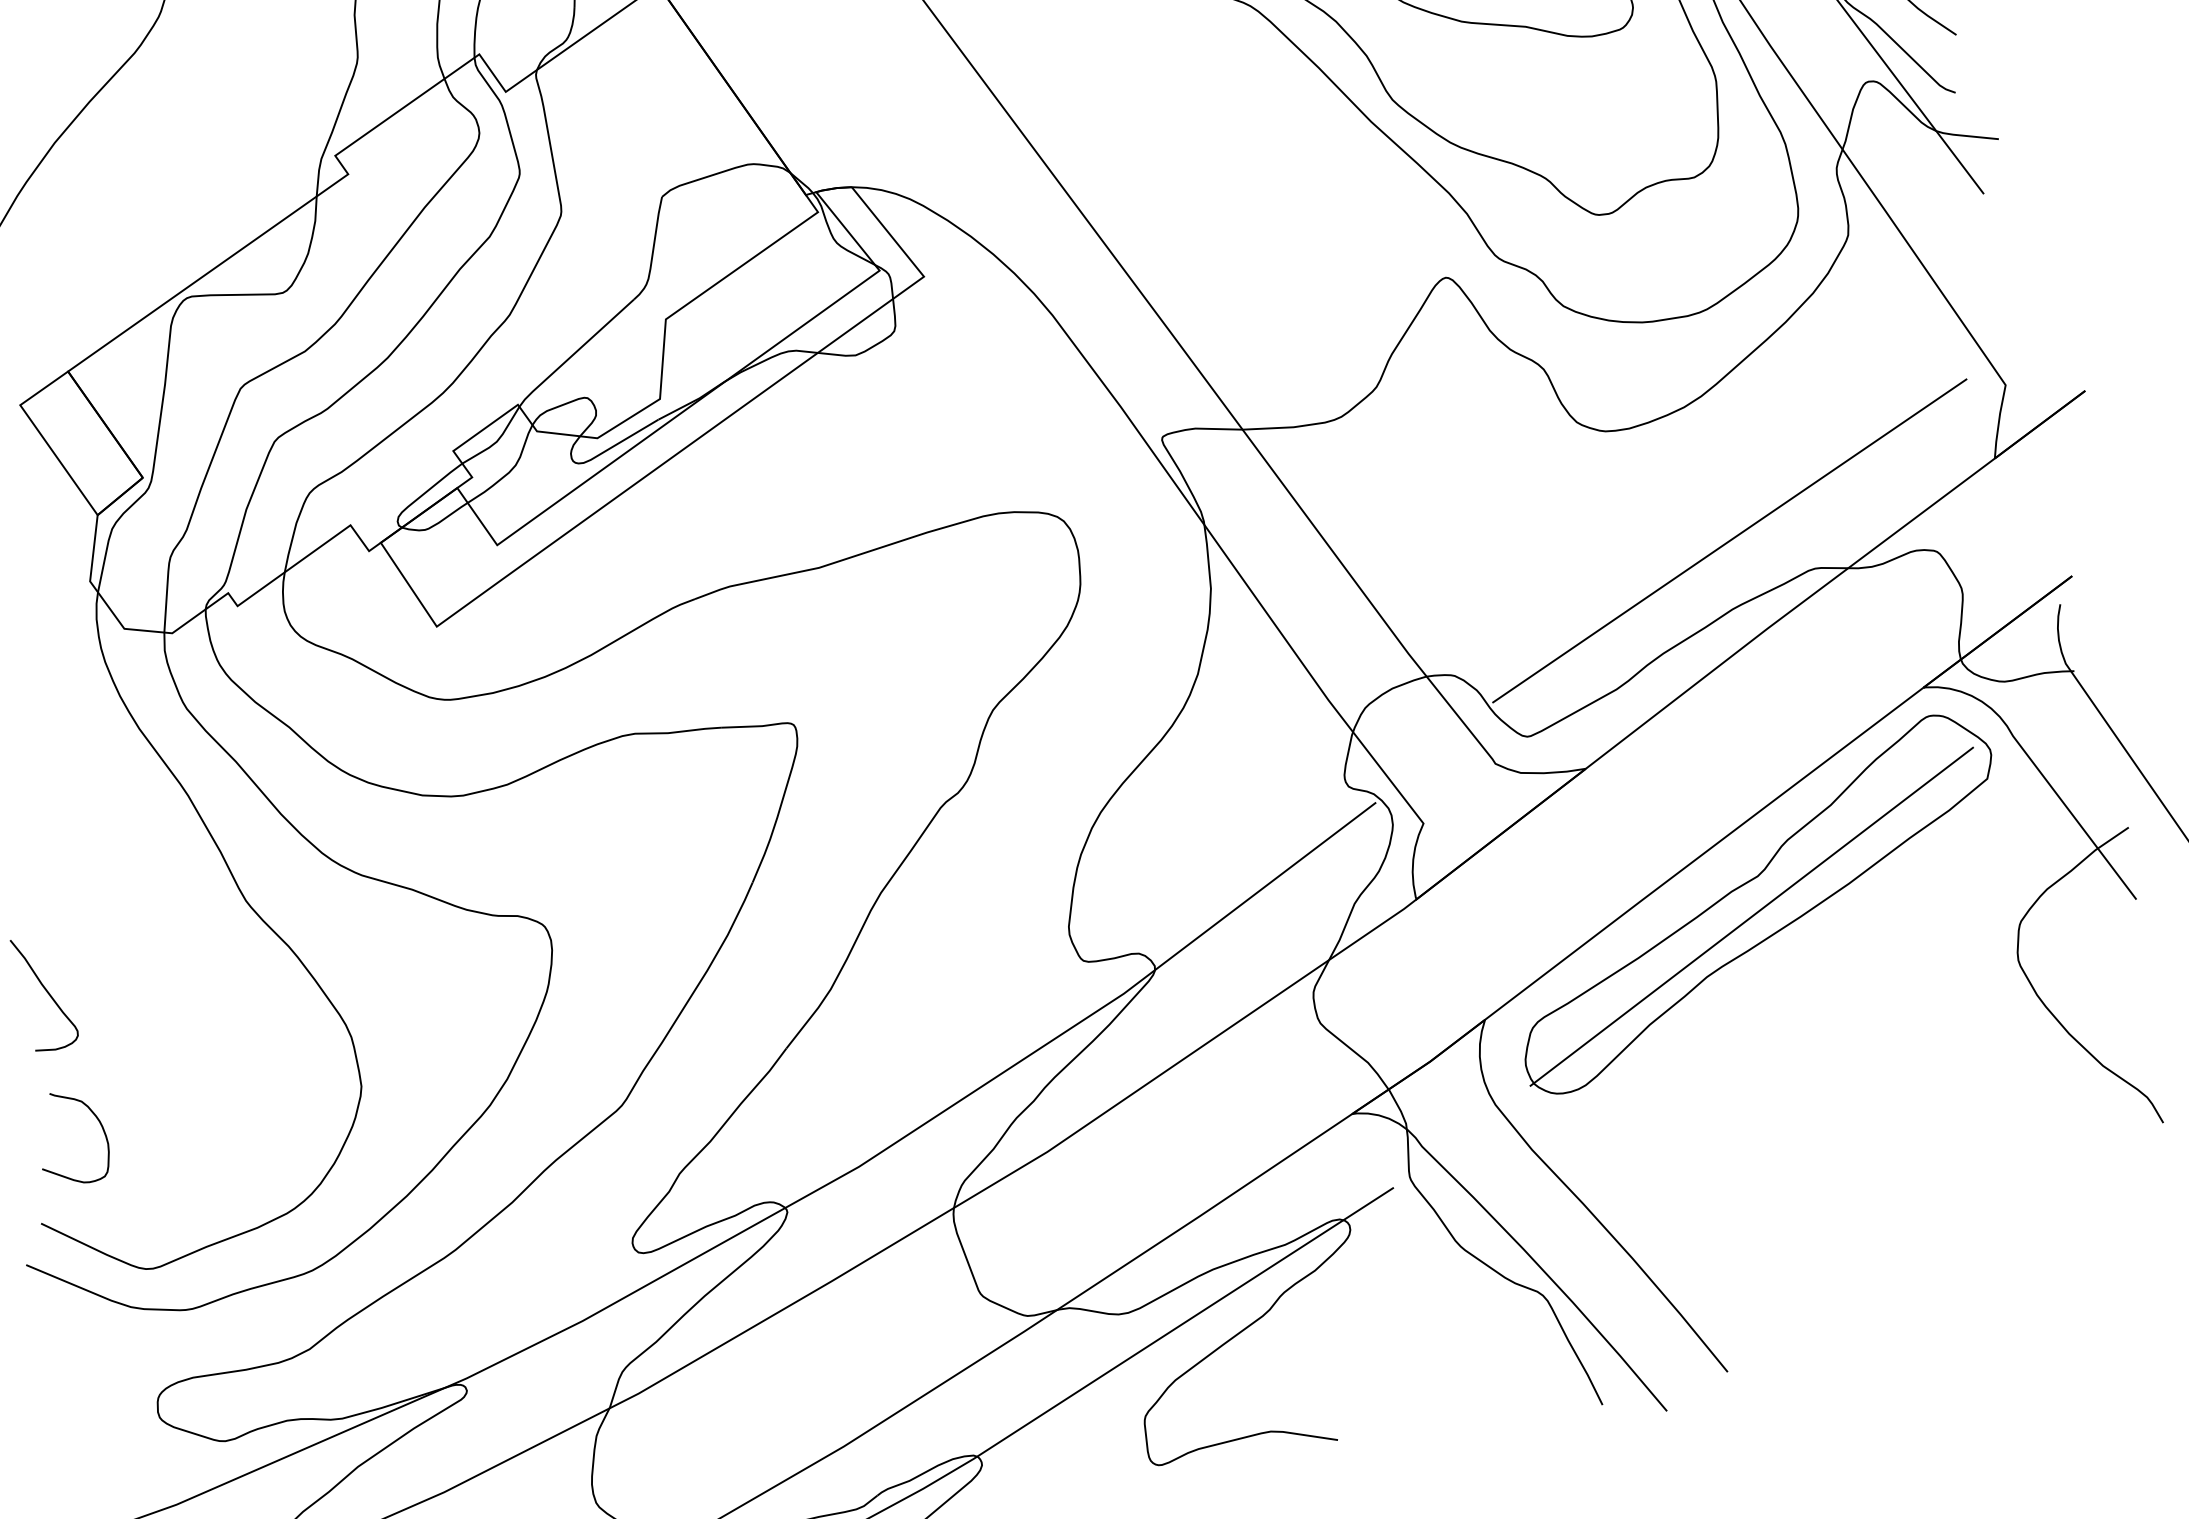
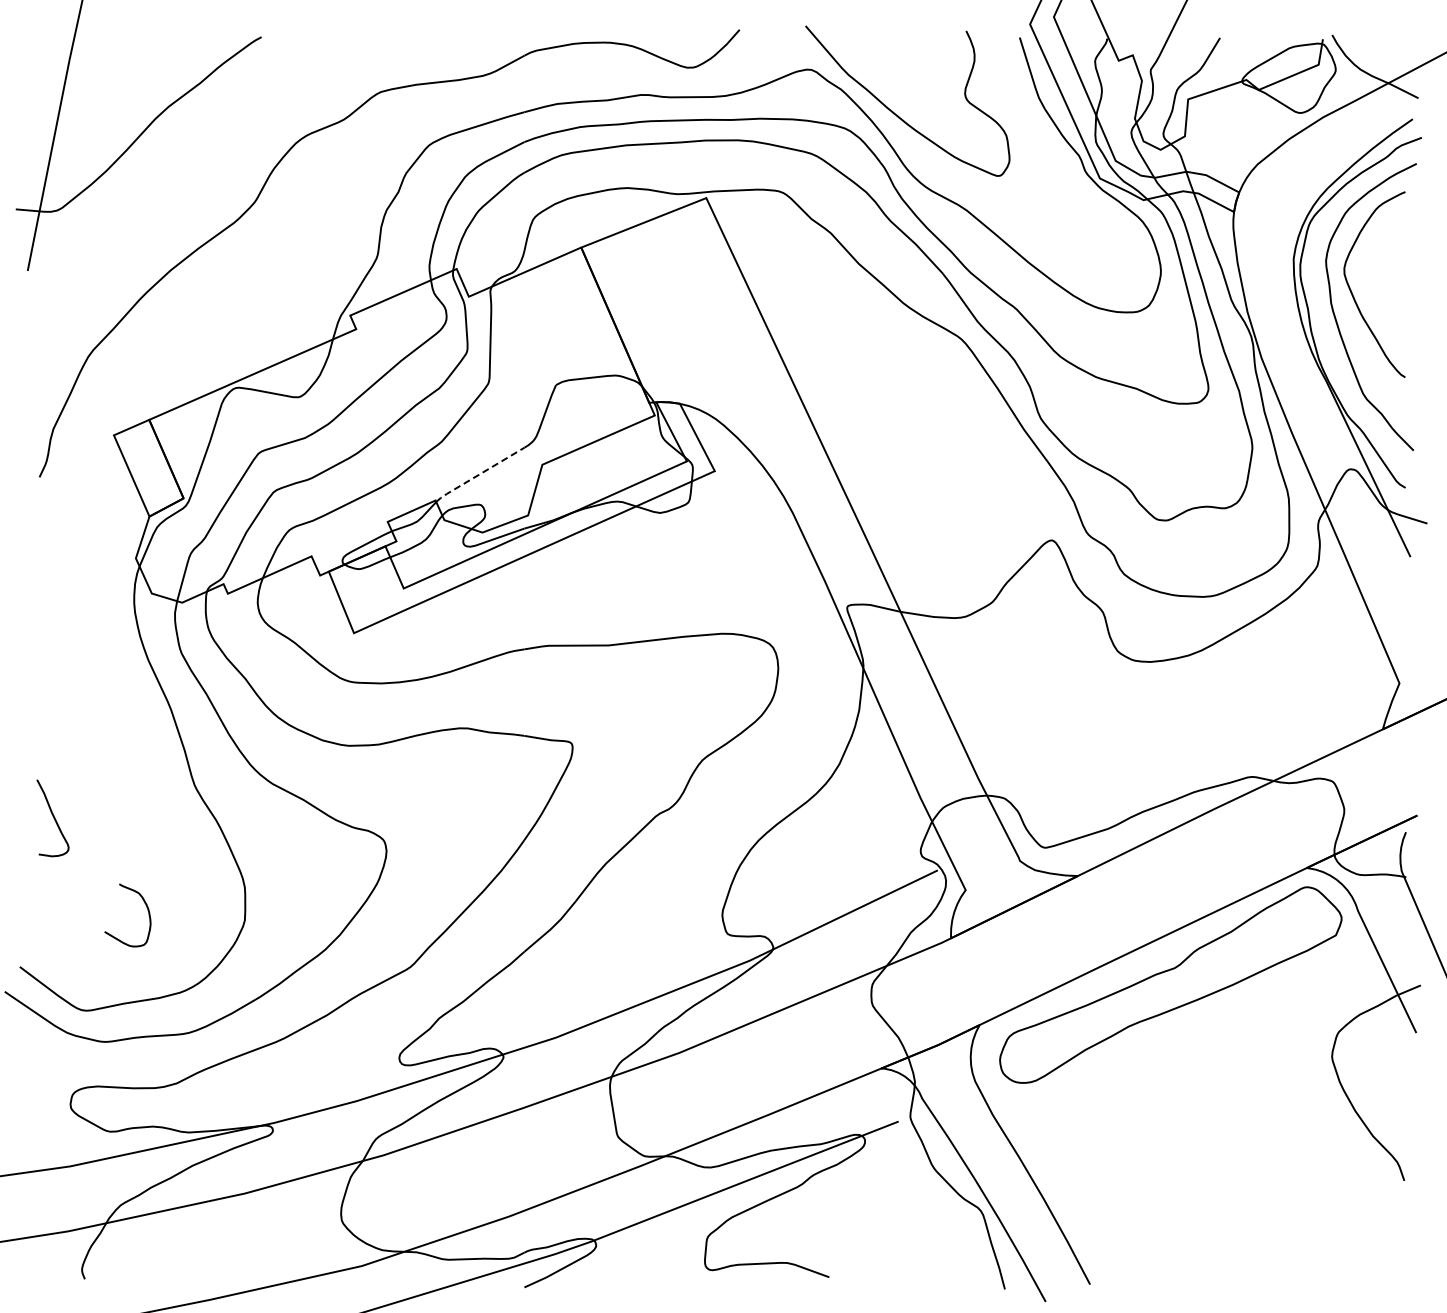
line: (575, 352) -> (479, 474), solid -> dashed
line: (1729, 540) -> (1200, 747), removed
line: (1751, 916) -> (1165, 993), removed
curve: (94, 1117) -> (145, 905), moved

